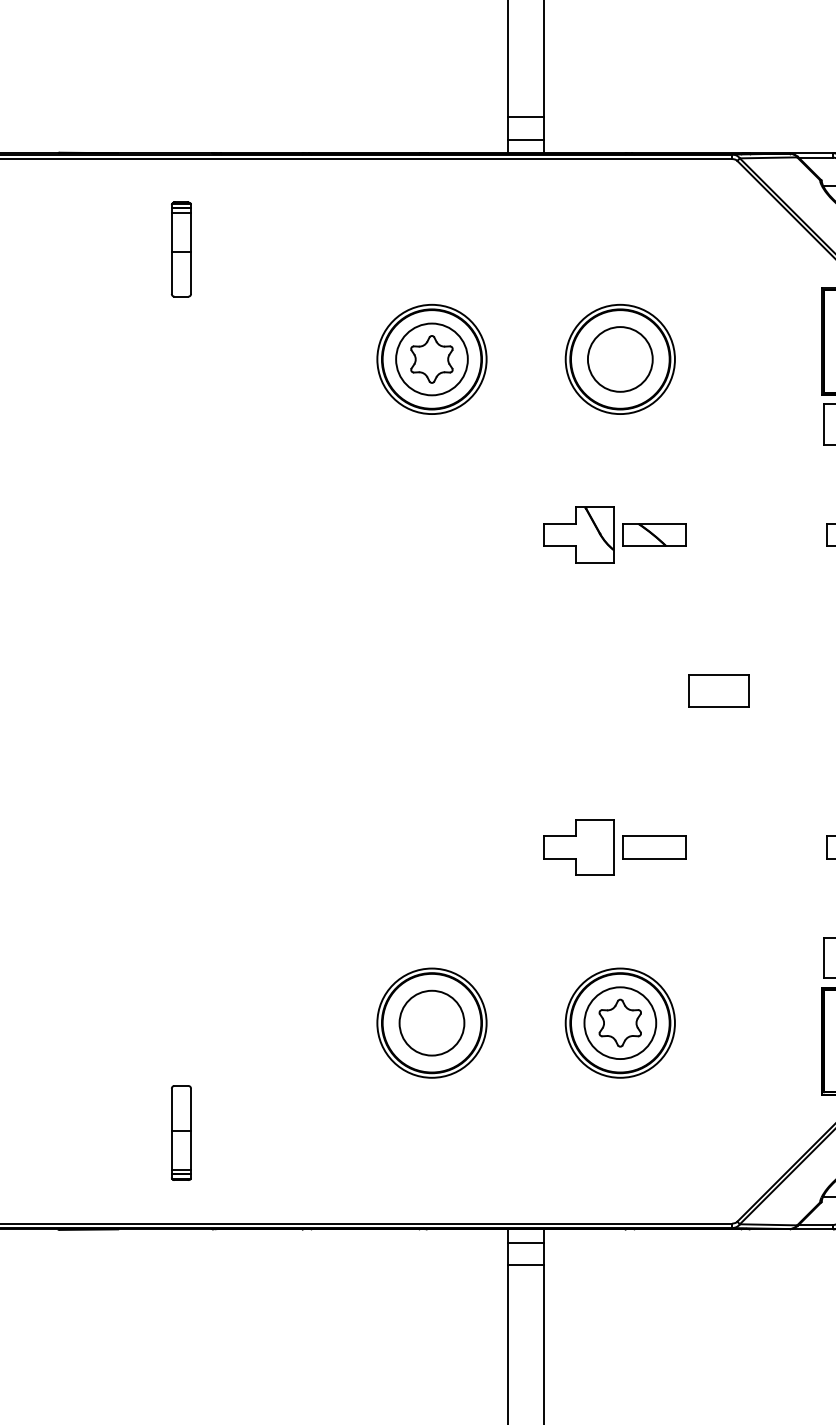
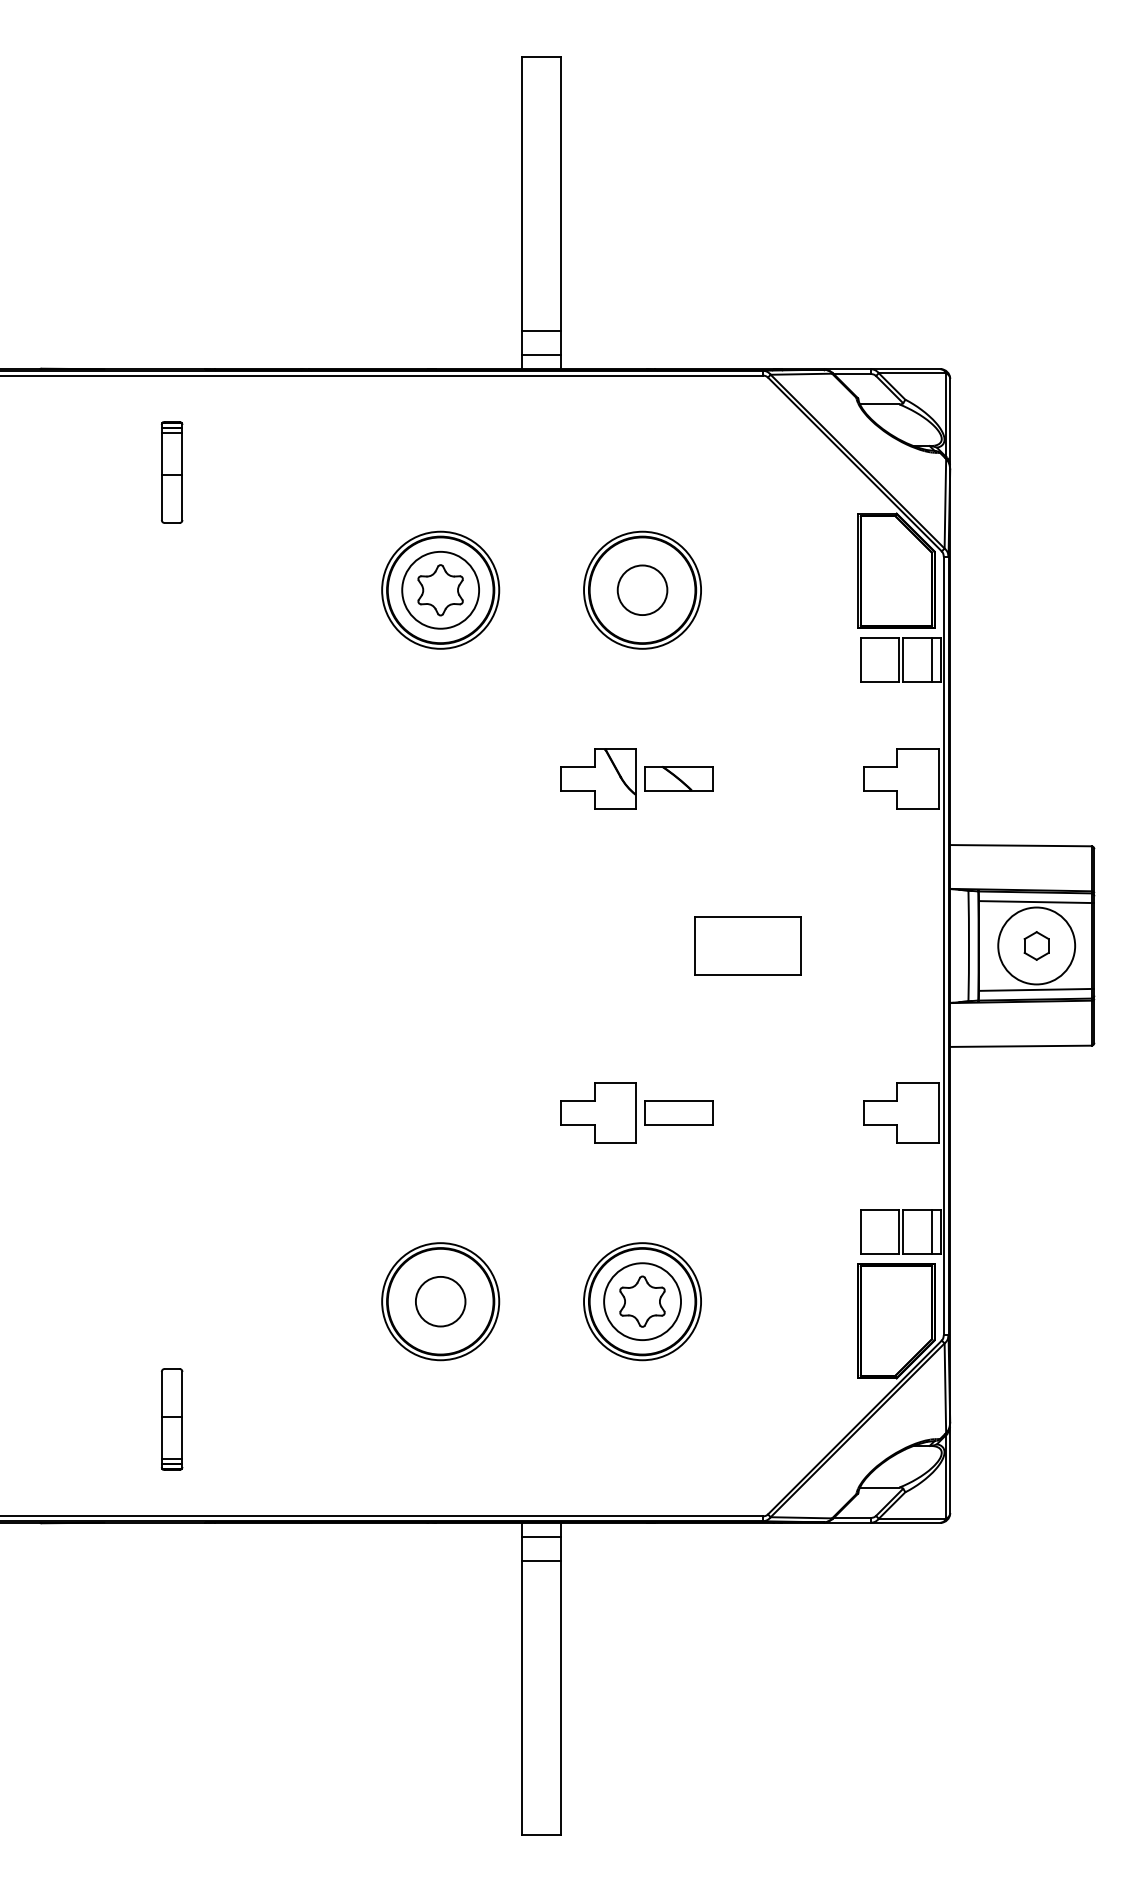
circle: (620, 359) -> (642, 590), size x0.71
part: (718, 690) -> (747, 945), size x1.67
circle: (431, 1023) -> (440, 1301), size x0.71

